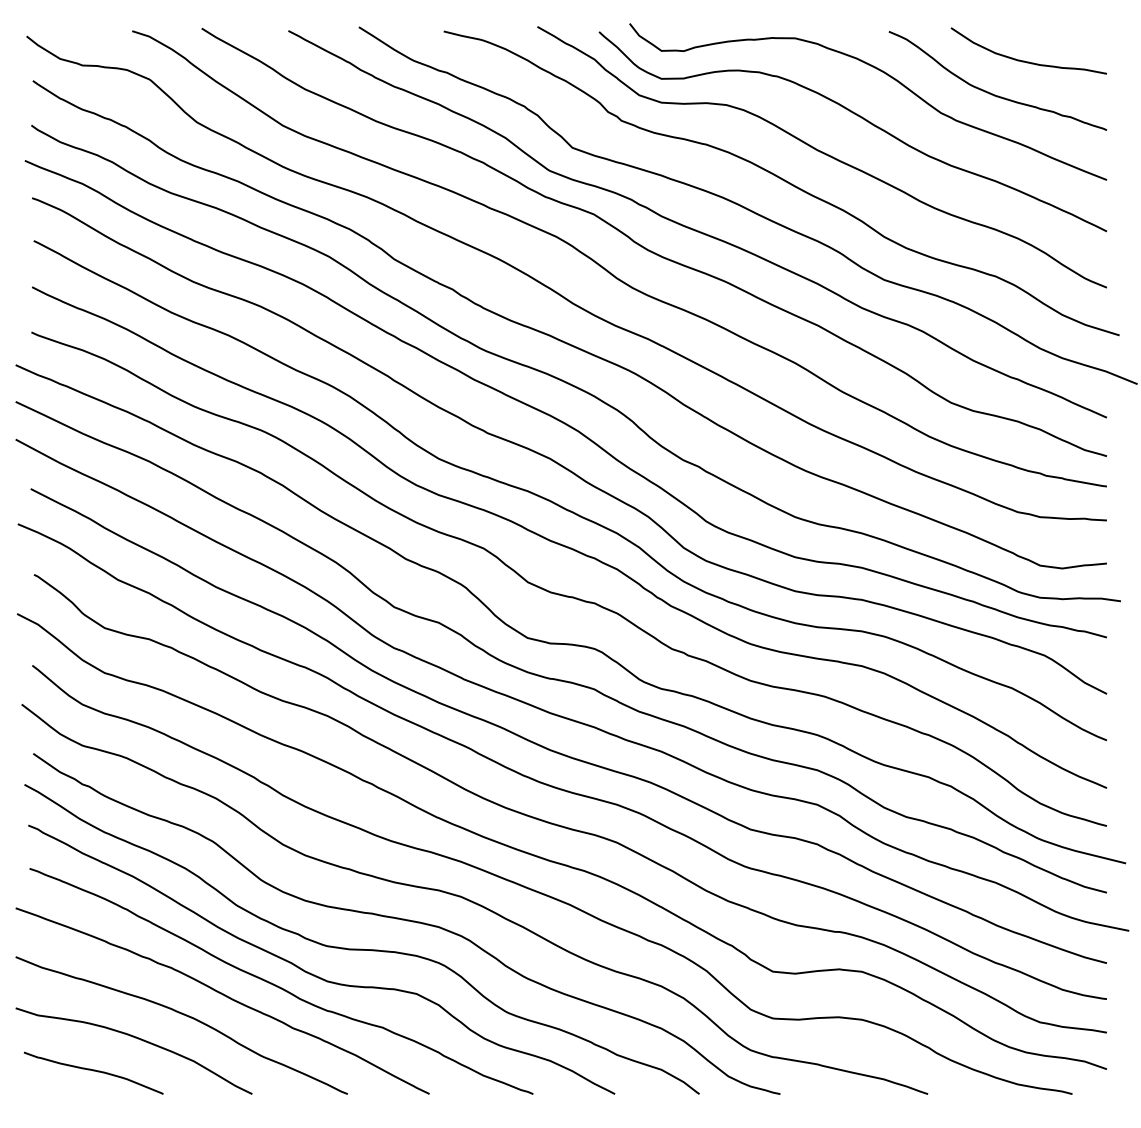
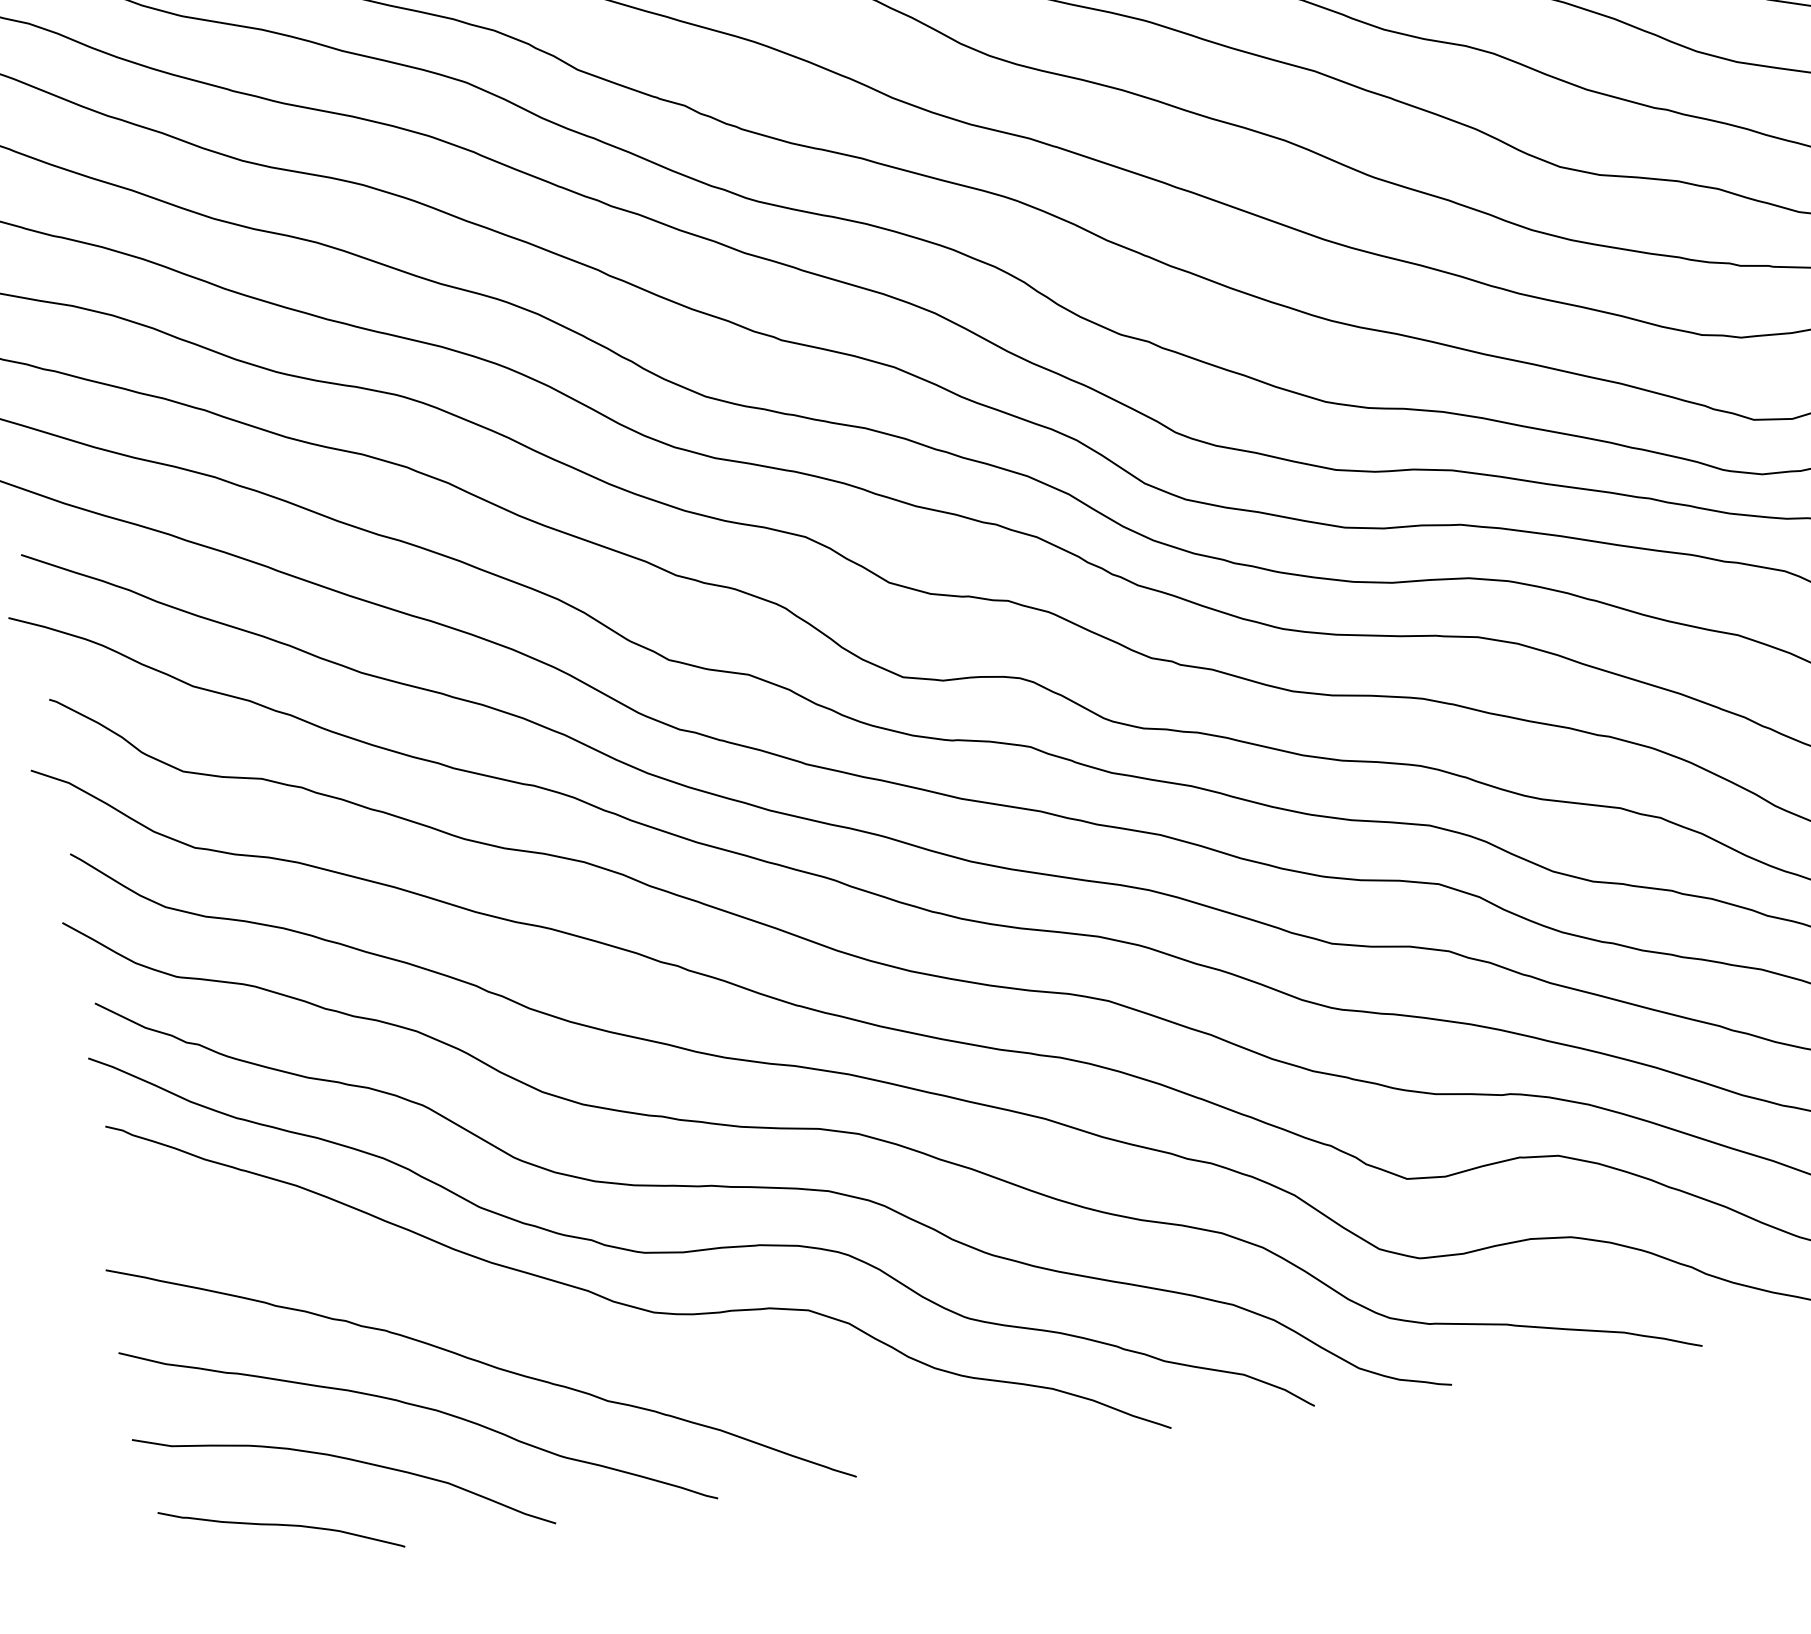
curve: (279, 986) -> (573, 1333), removed

